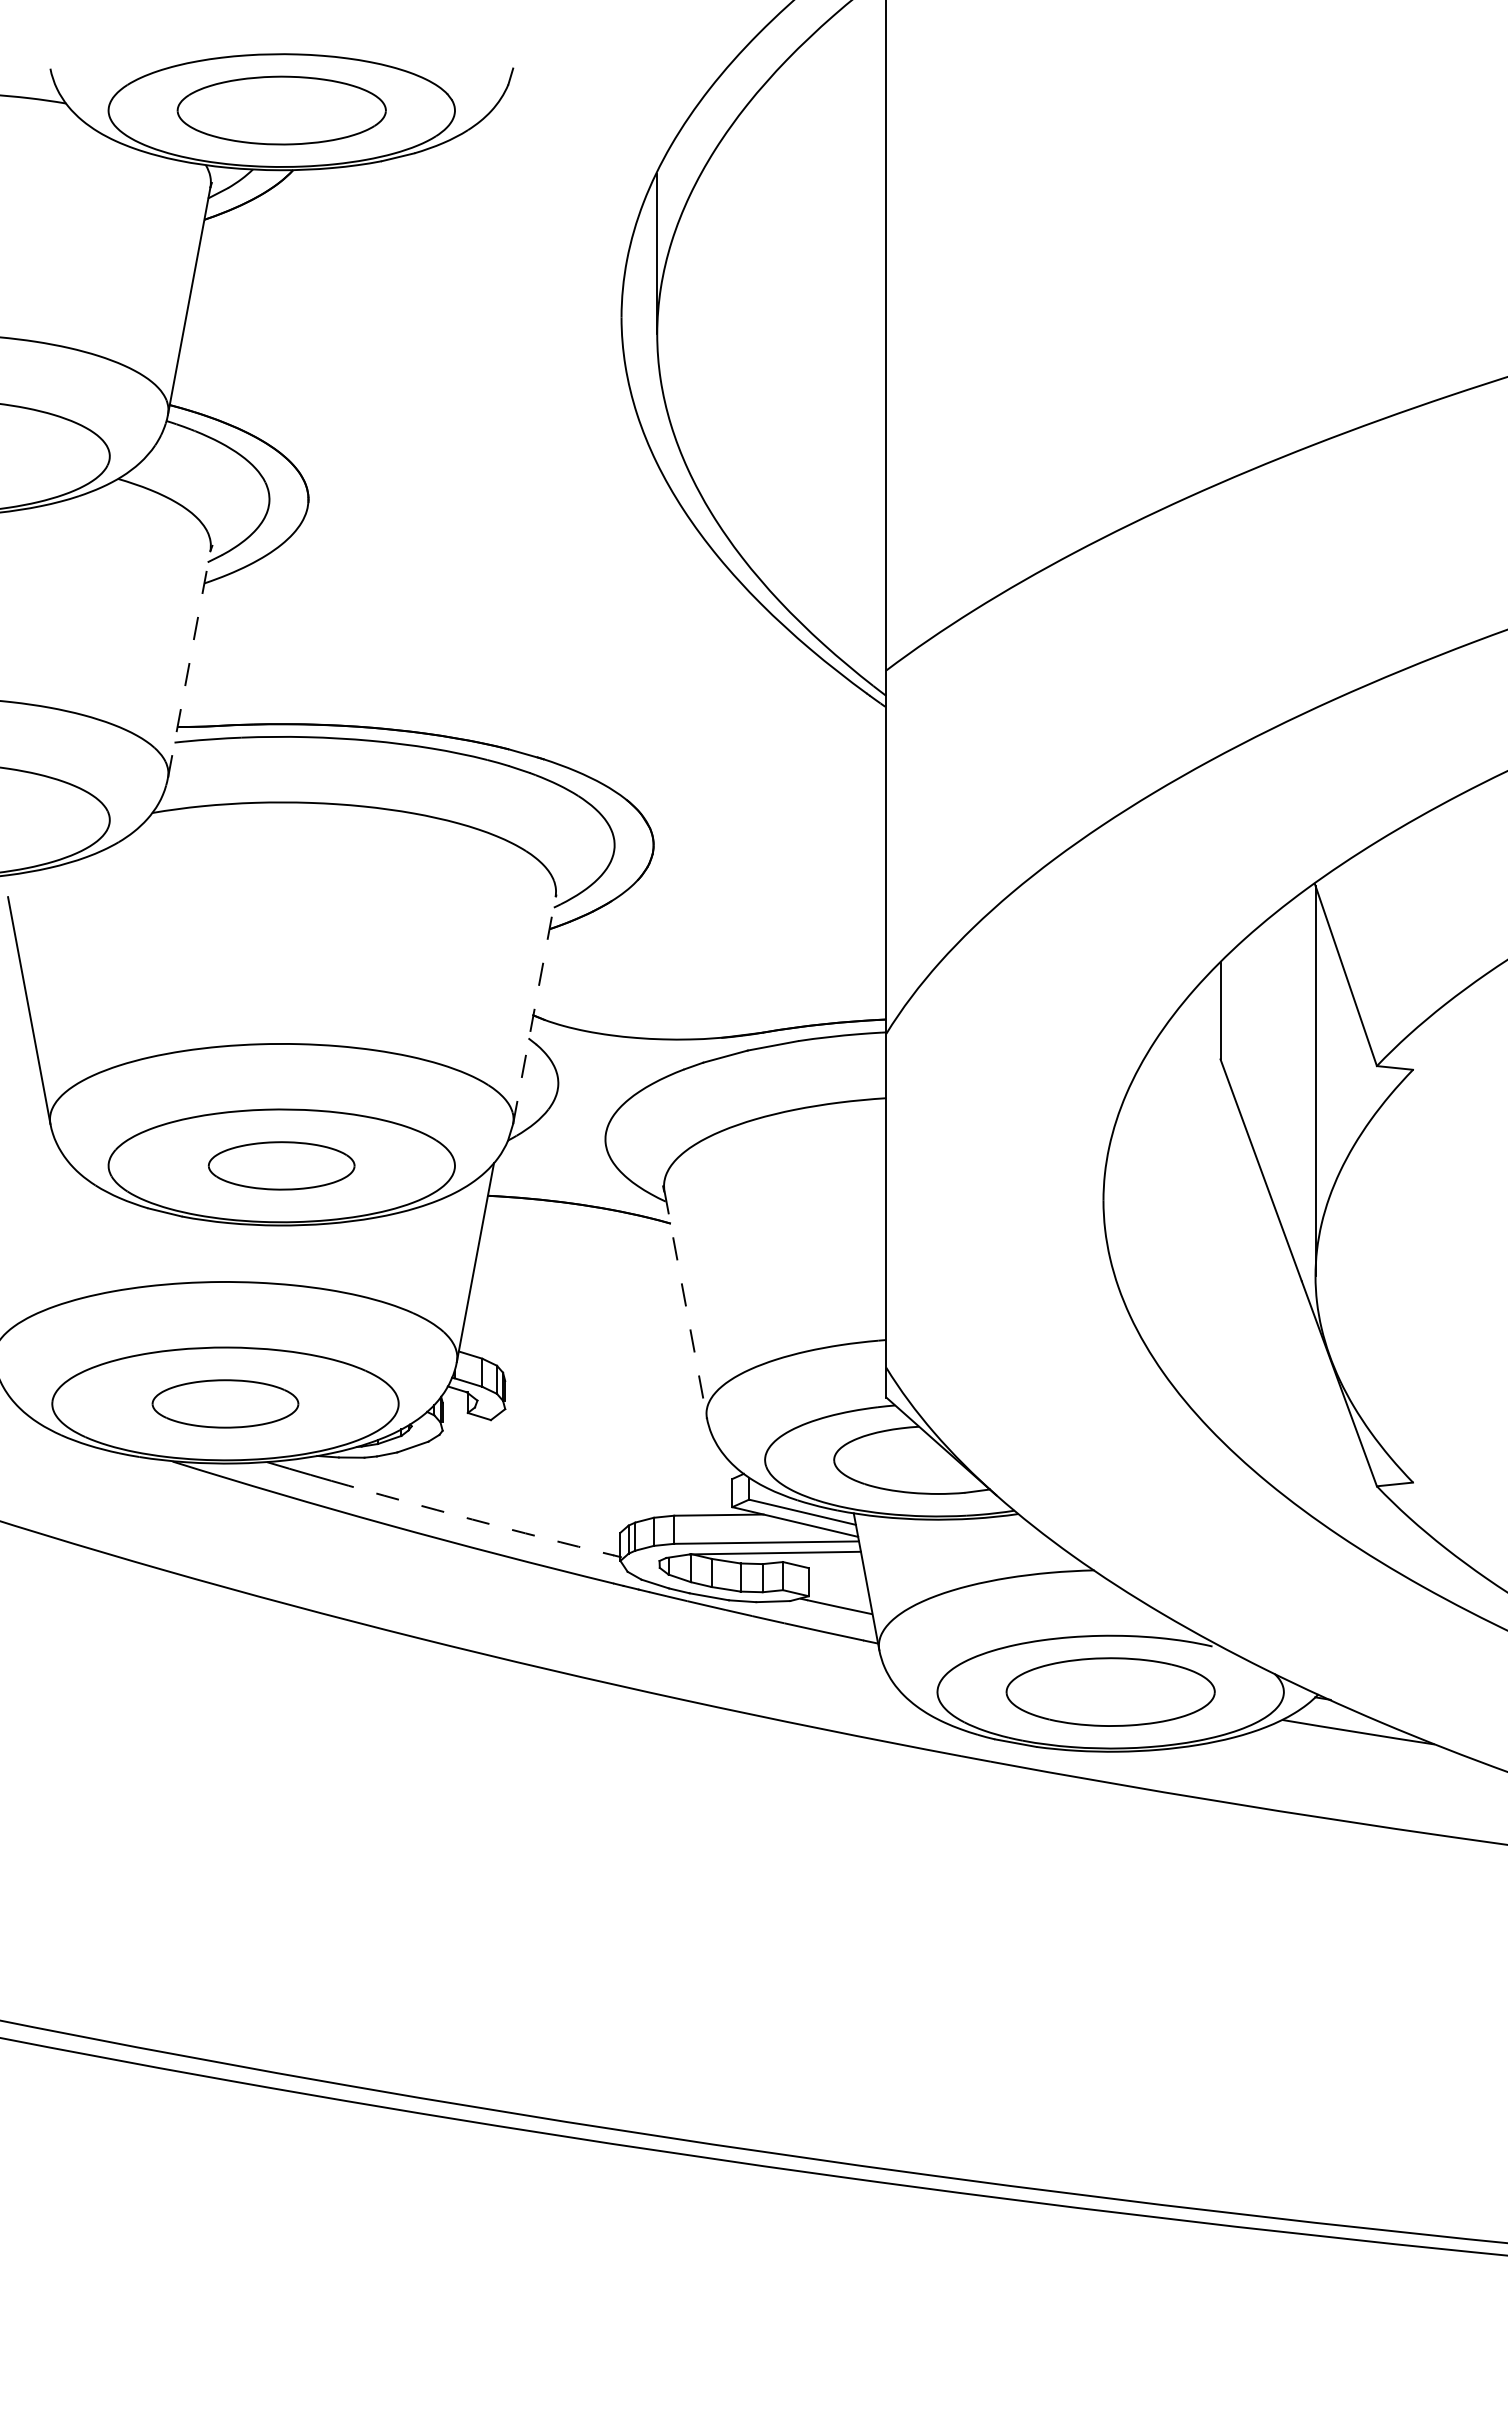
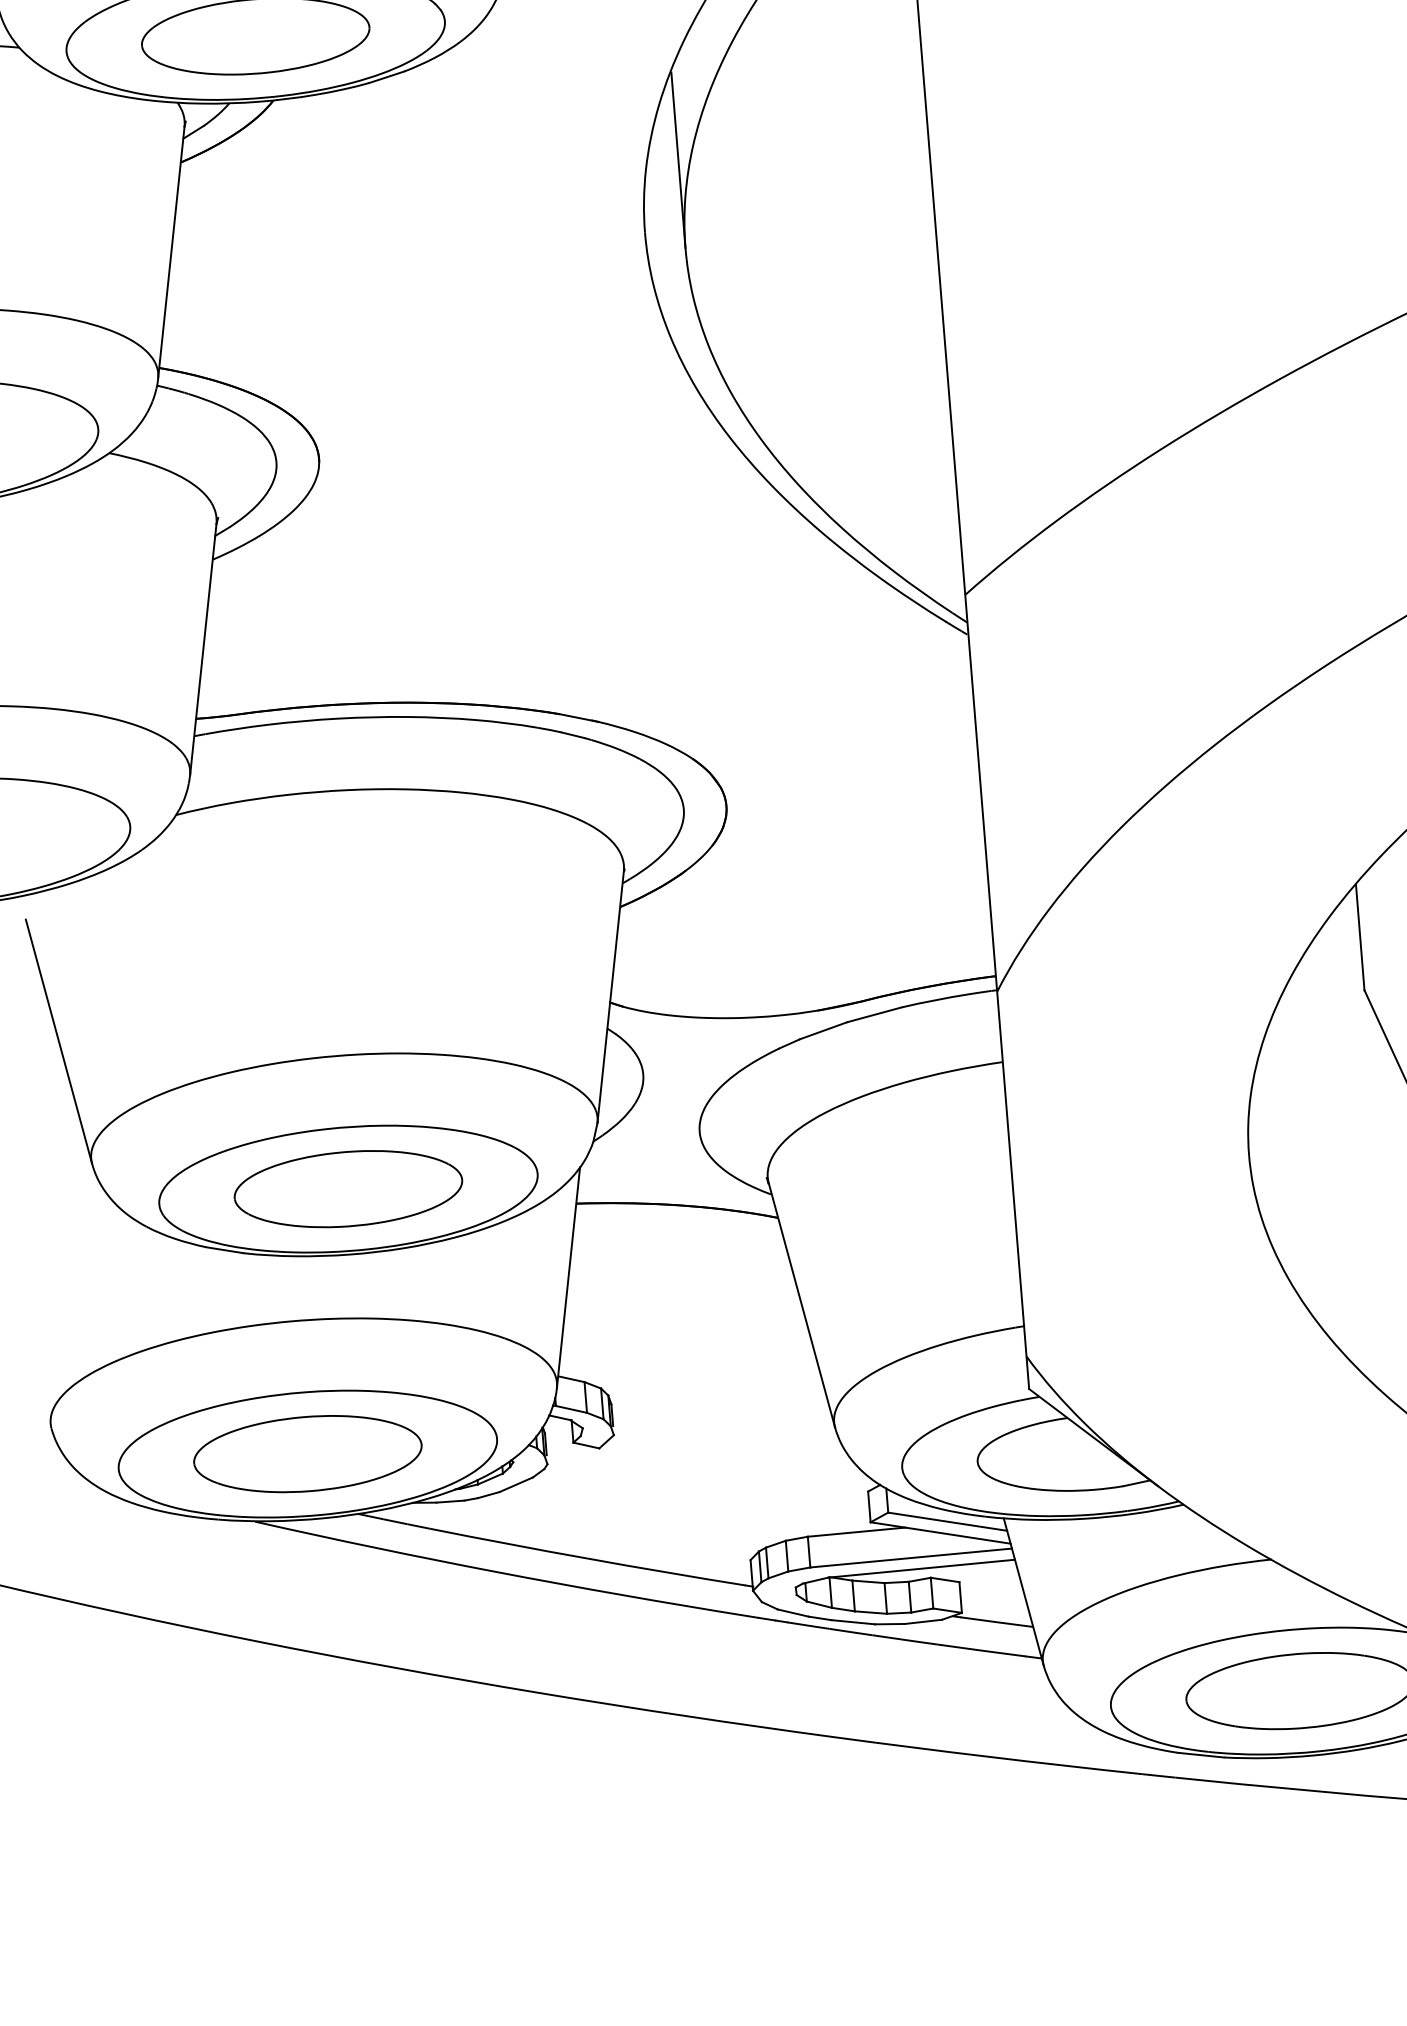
line: (189, 664) -> (203, 649), dashed -> solid
line: (534, 1010) -> (610, 997), dashed -> solid
part: (281, 1165) -> (348, 1188), size x1.43
line: (685, 1305) -> (801, 1306), dashed -> solid
part: (225, 1403) -> (307, 1453), size x1.43
arc: (472, 1519) -> (587, 1558), dashed -> solid

